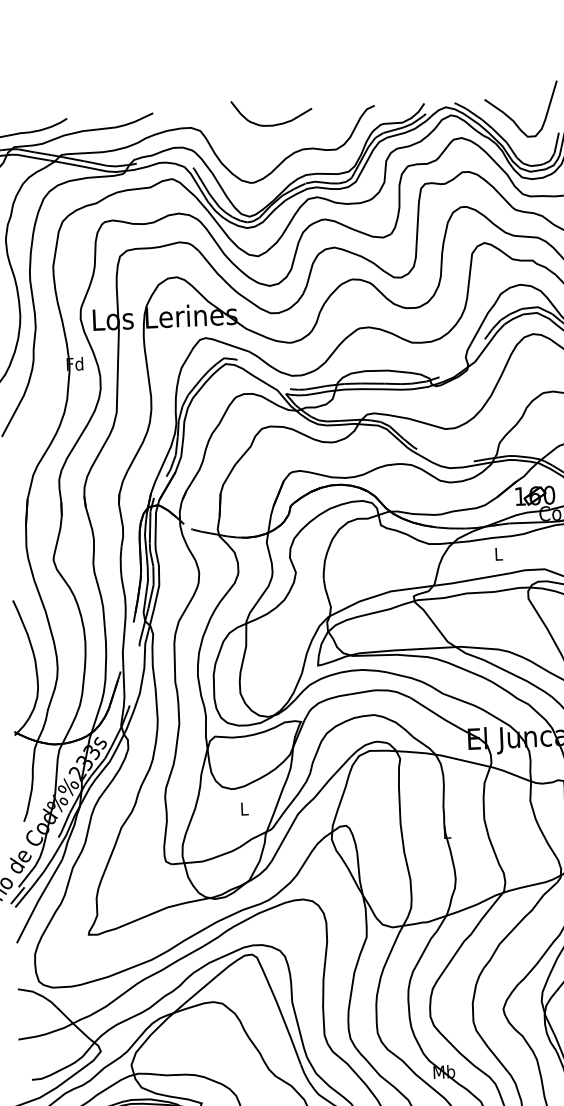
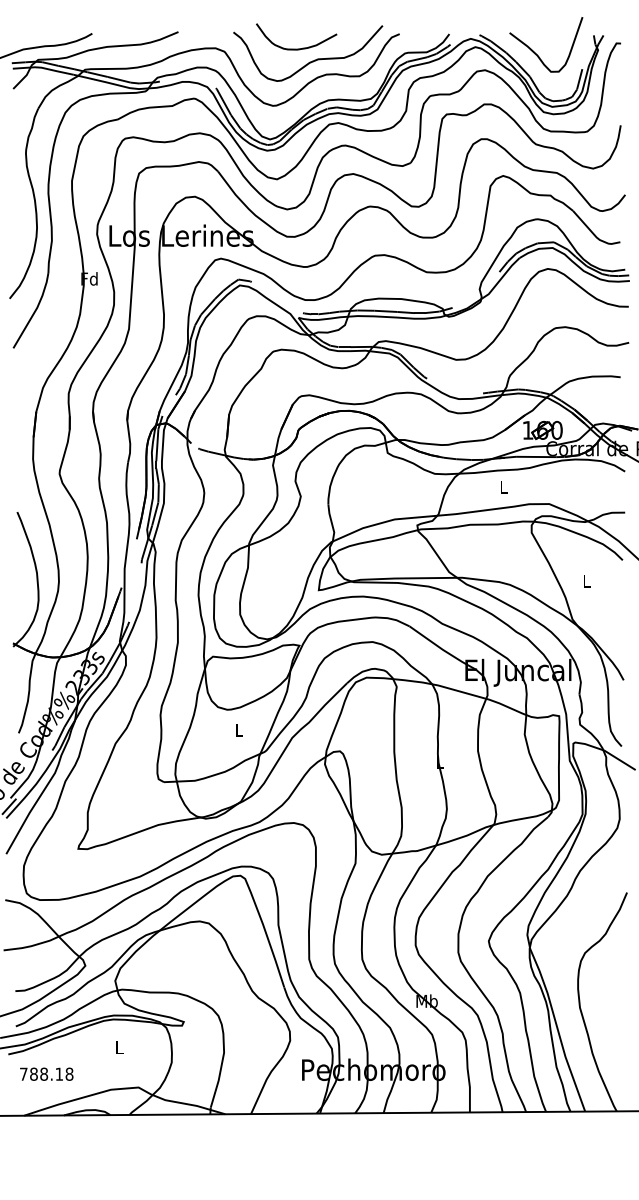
curve: (288, 135) -> (312, 60), added

